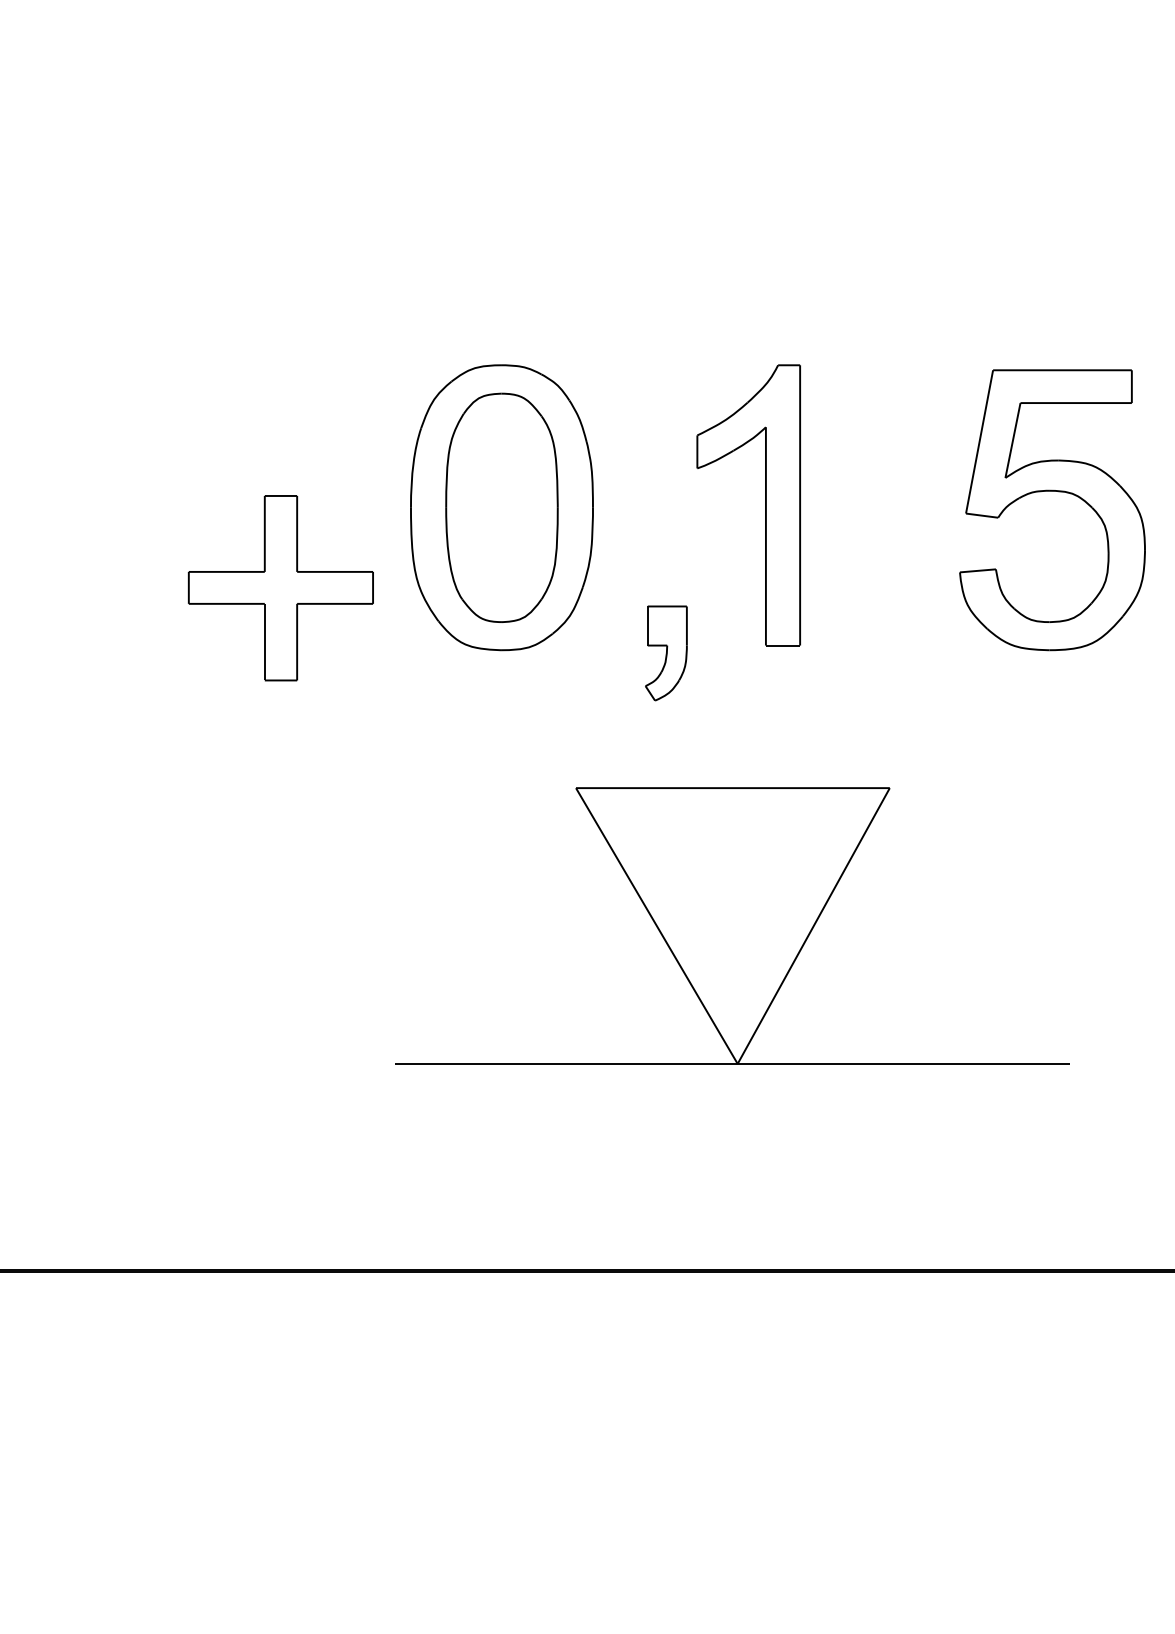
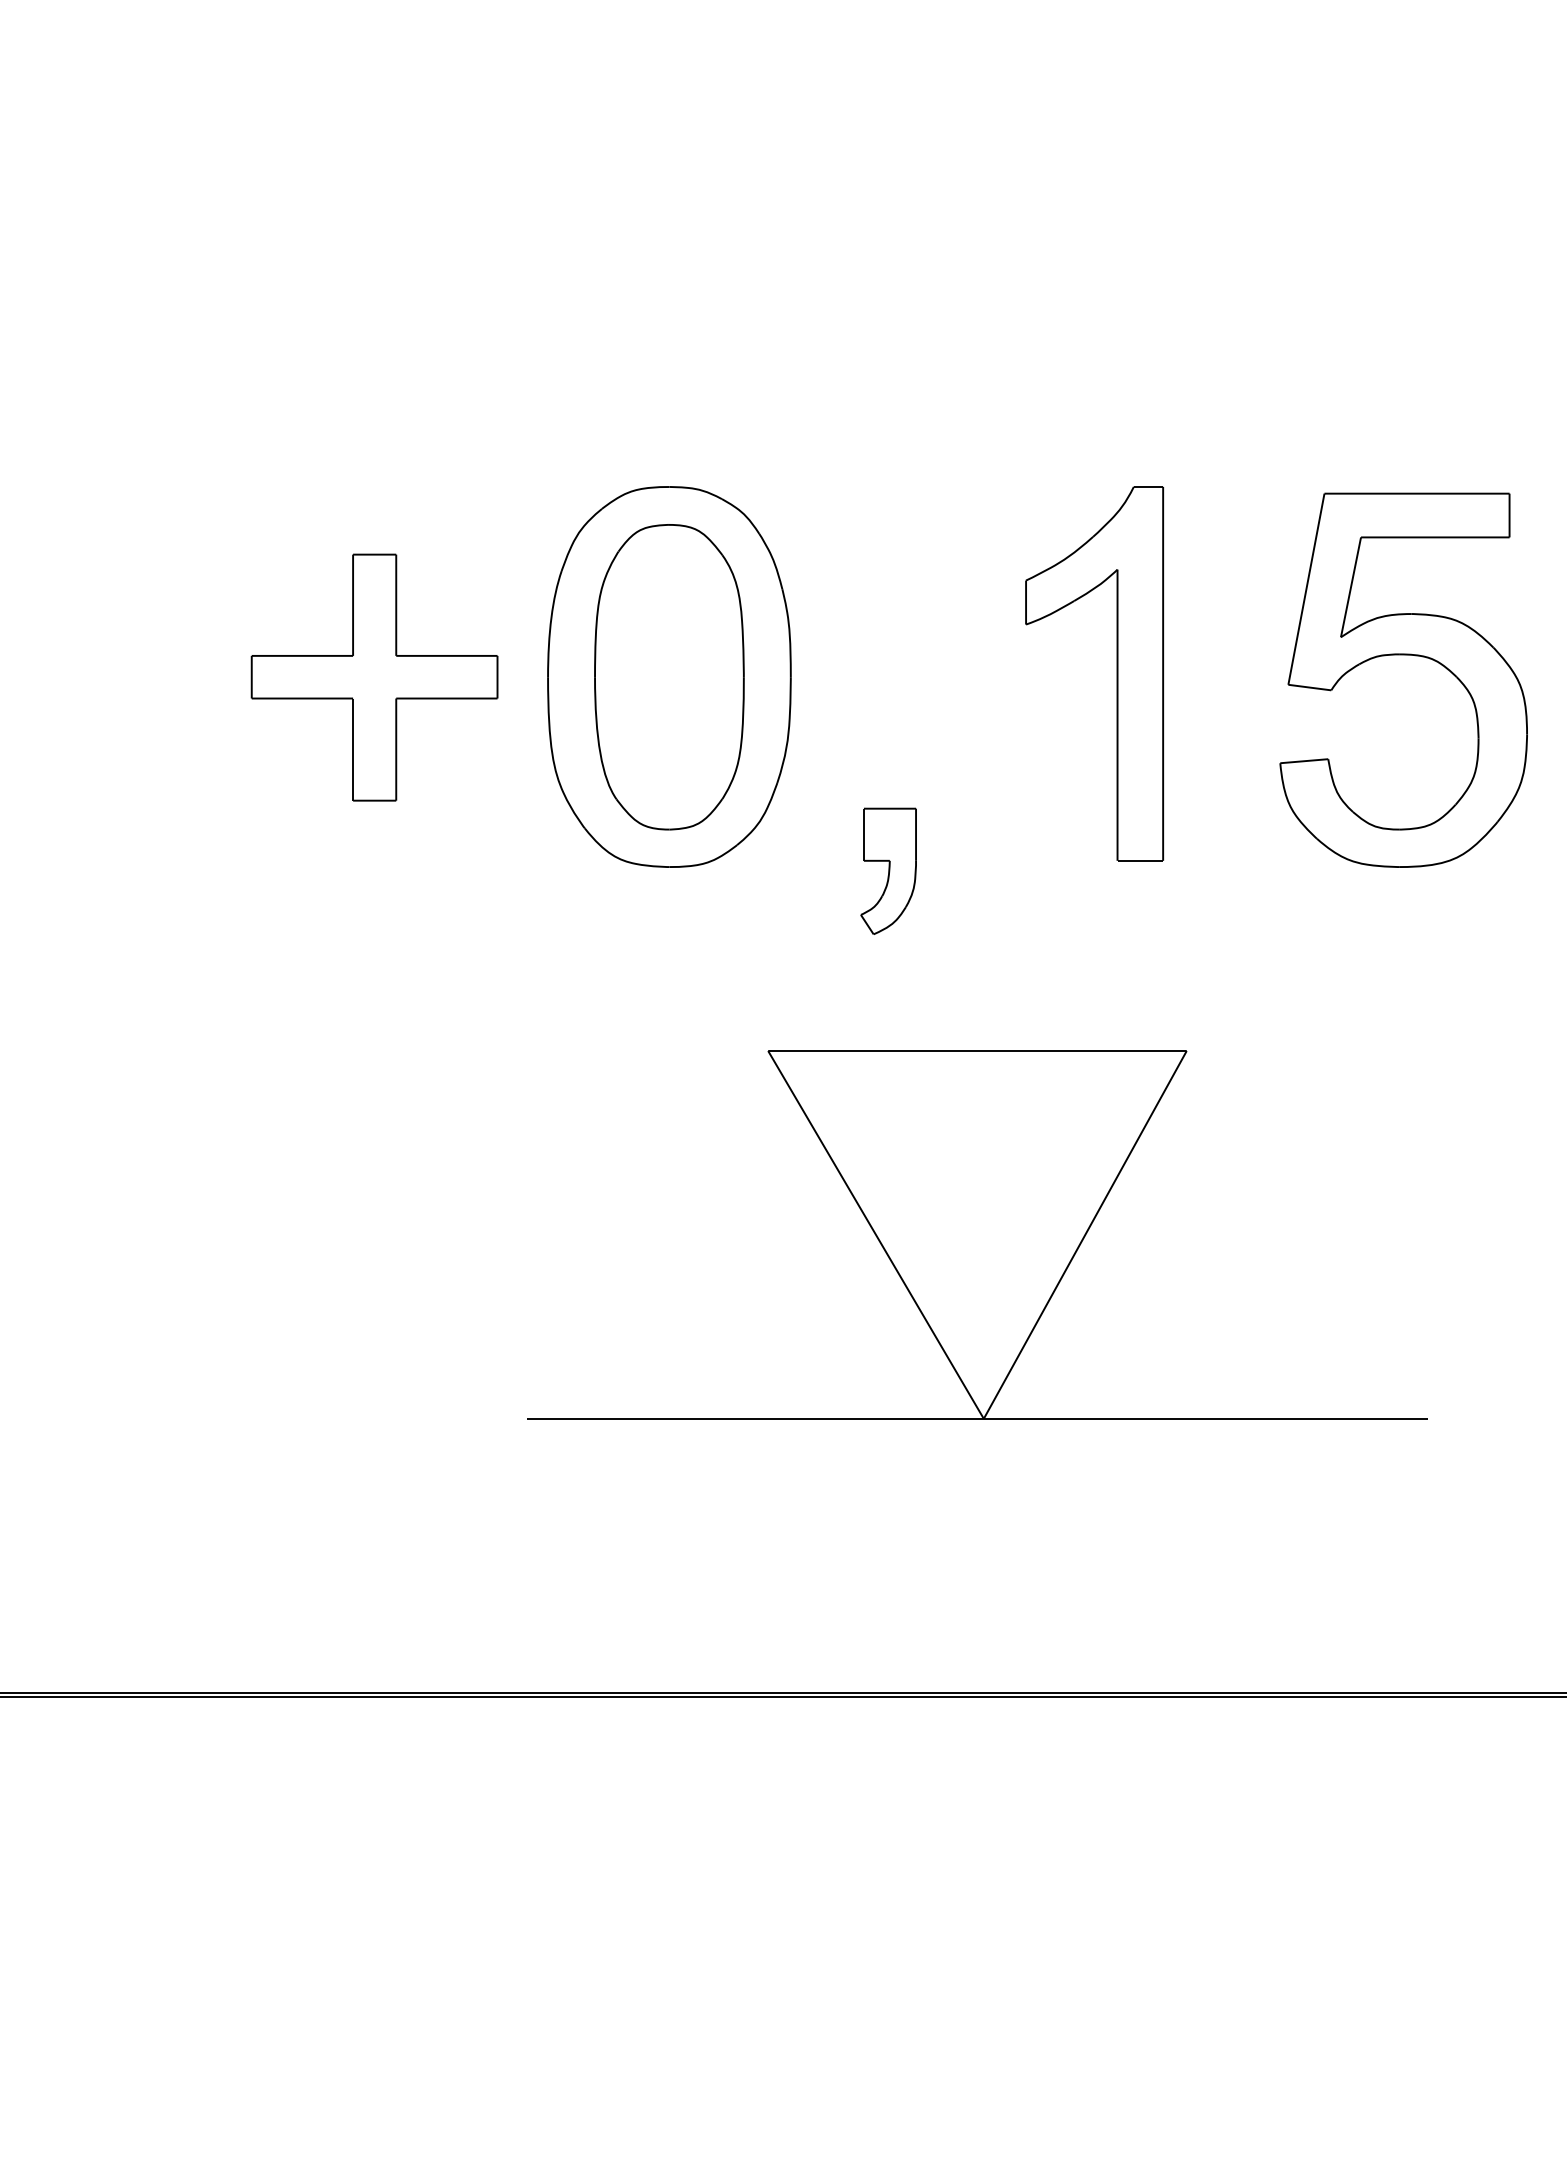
part: (765, 505) -> (1116, 674), moved
part: (280, 588) -> (374, 678), moved

